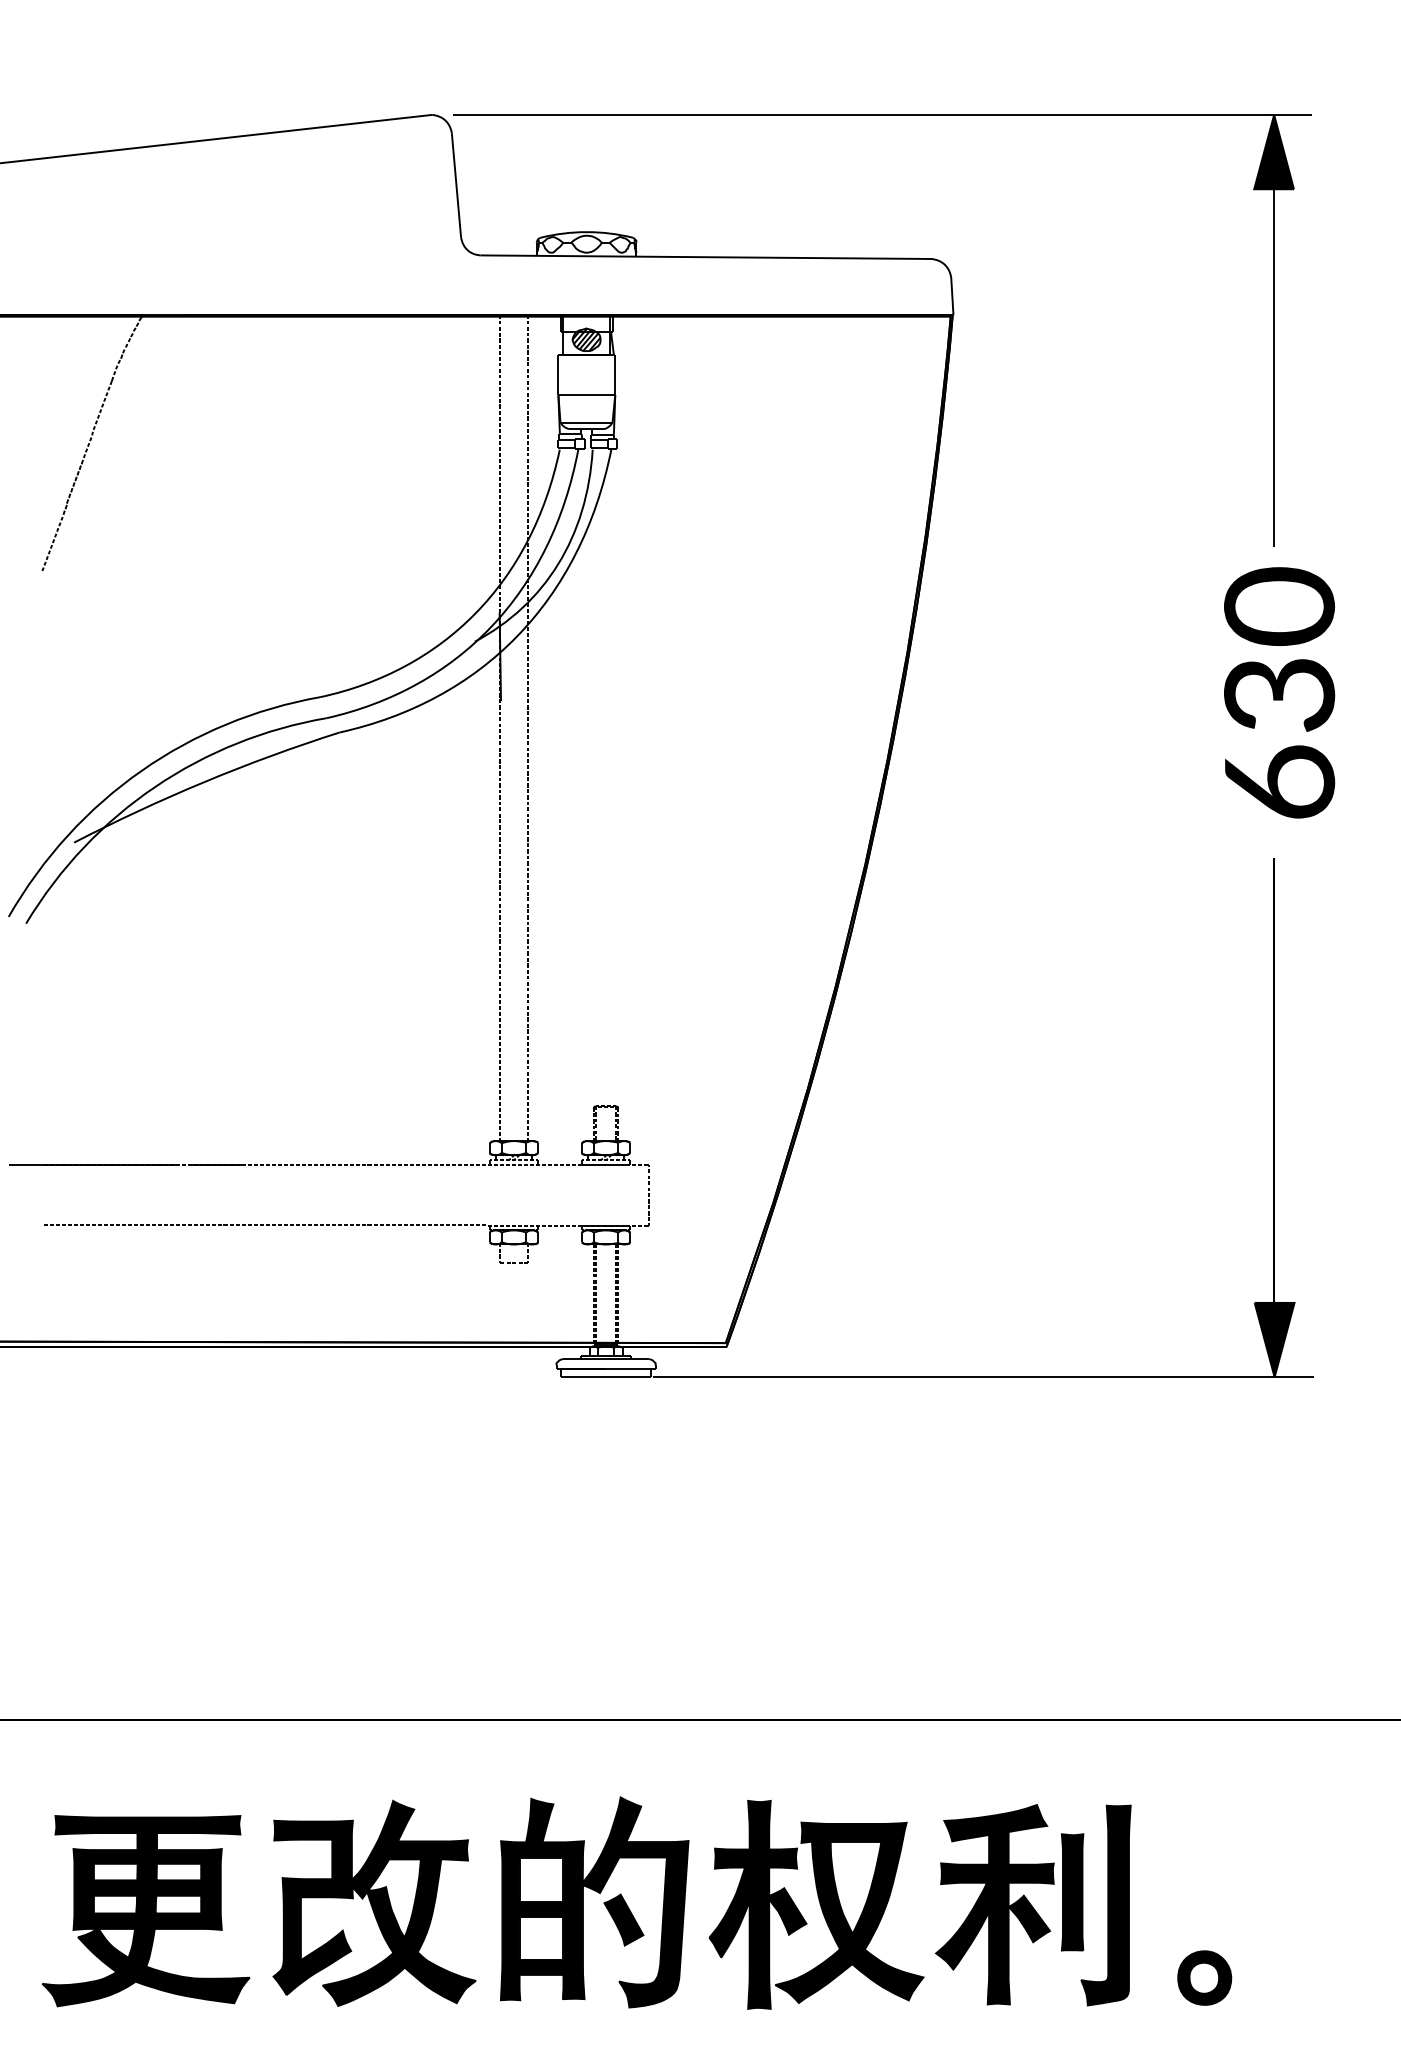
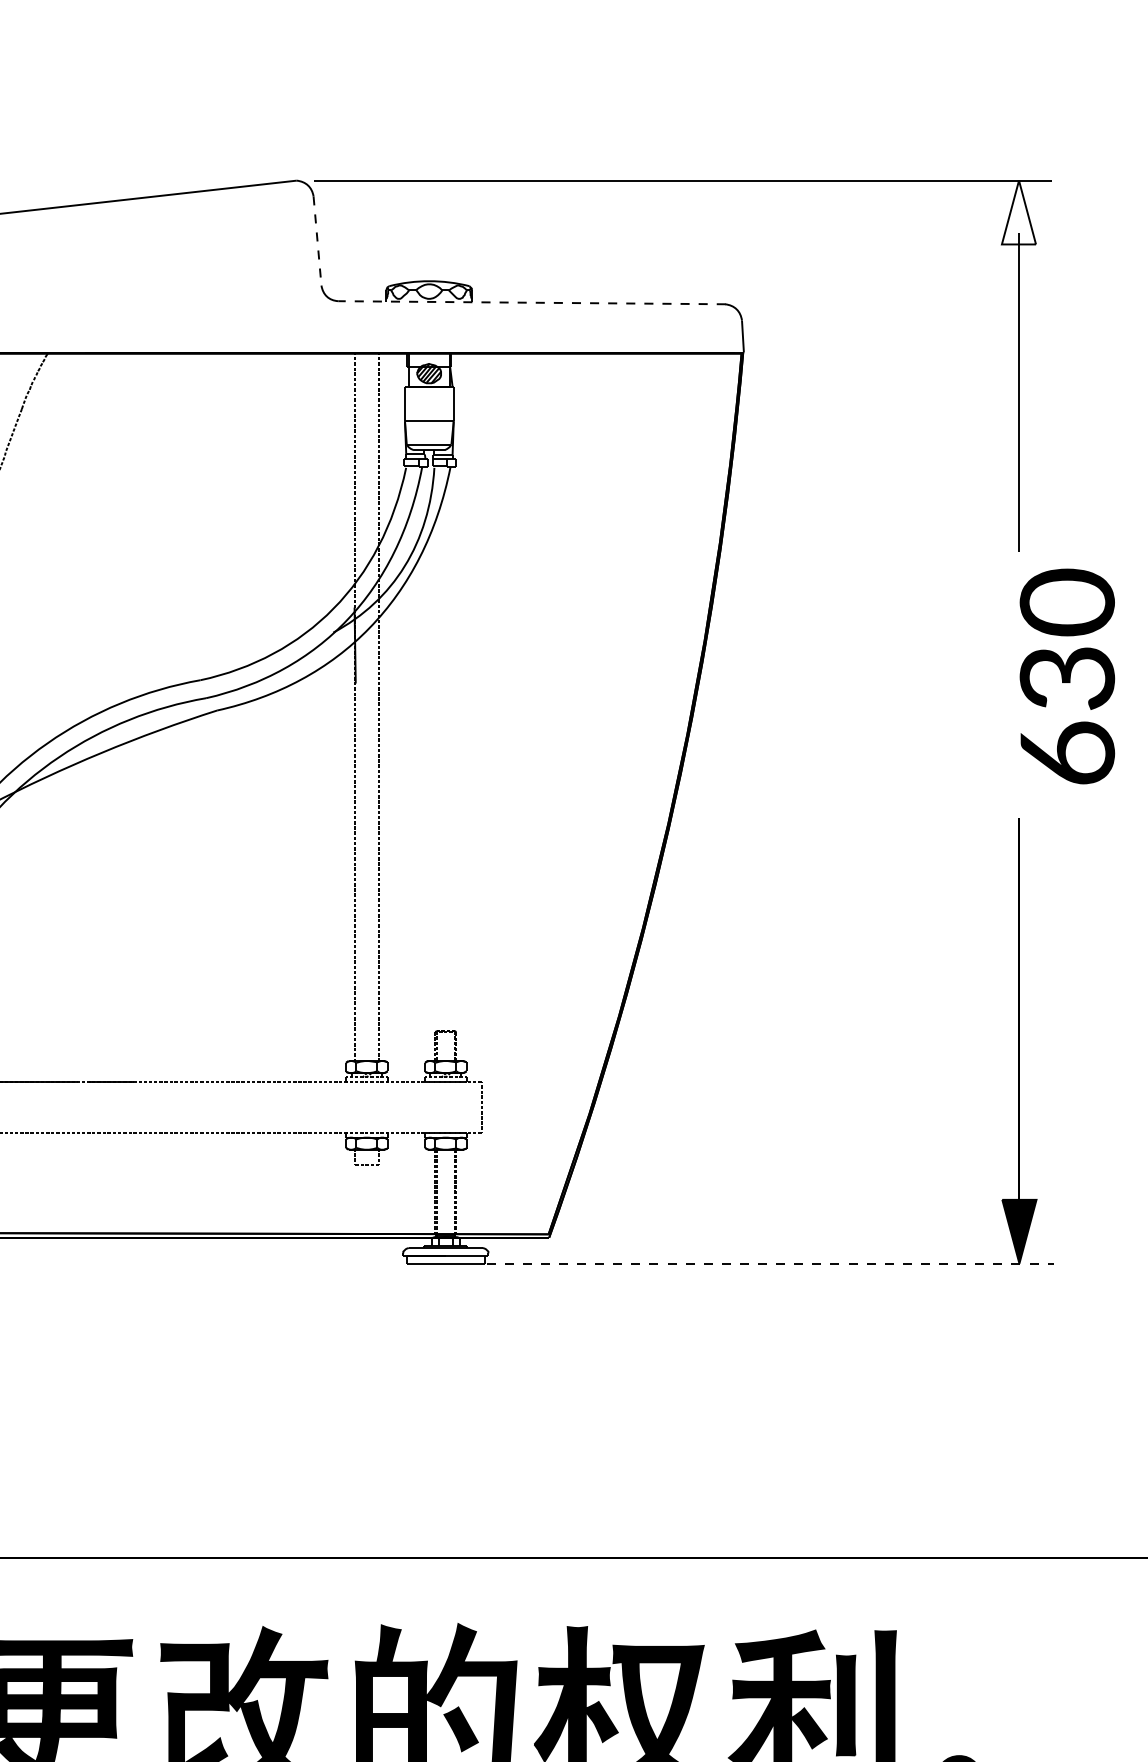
fill: (1273, 151) -> (1018, 212), removed
line: (456, 185) -> (317, 241), solid -> dashed
line: (706, 257) -> (532, 302), solid -> dashed
text: (1279, 692) -> (1067, 676), moved
line: (984, 1377) -> (770, 1263), solid -> dashed

